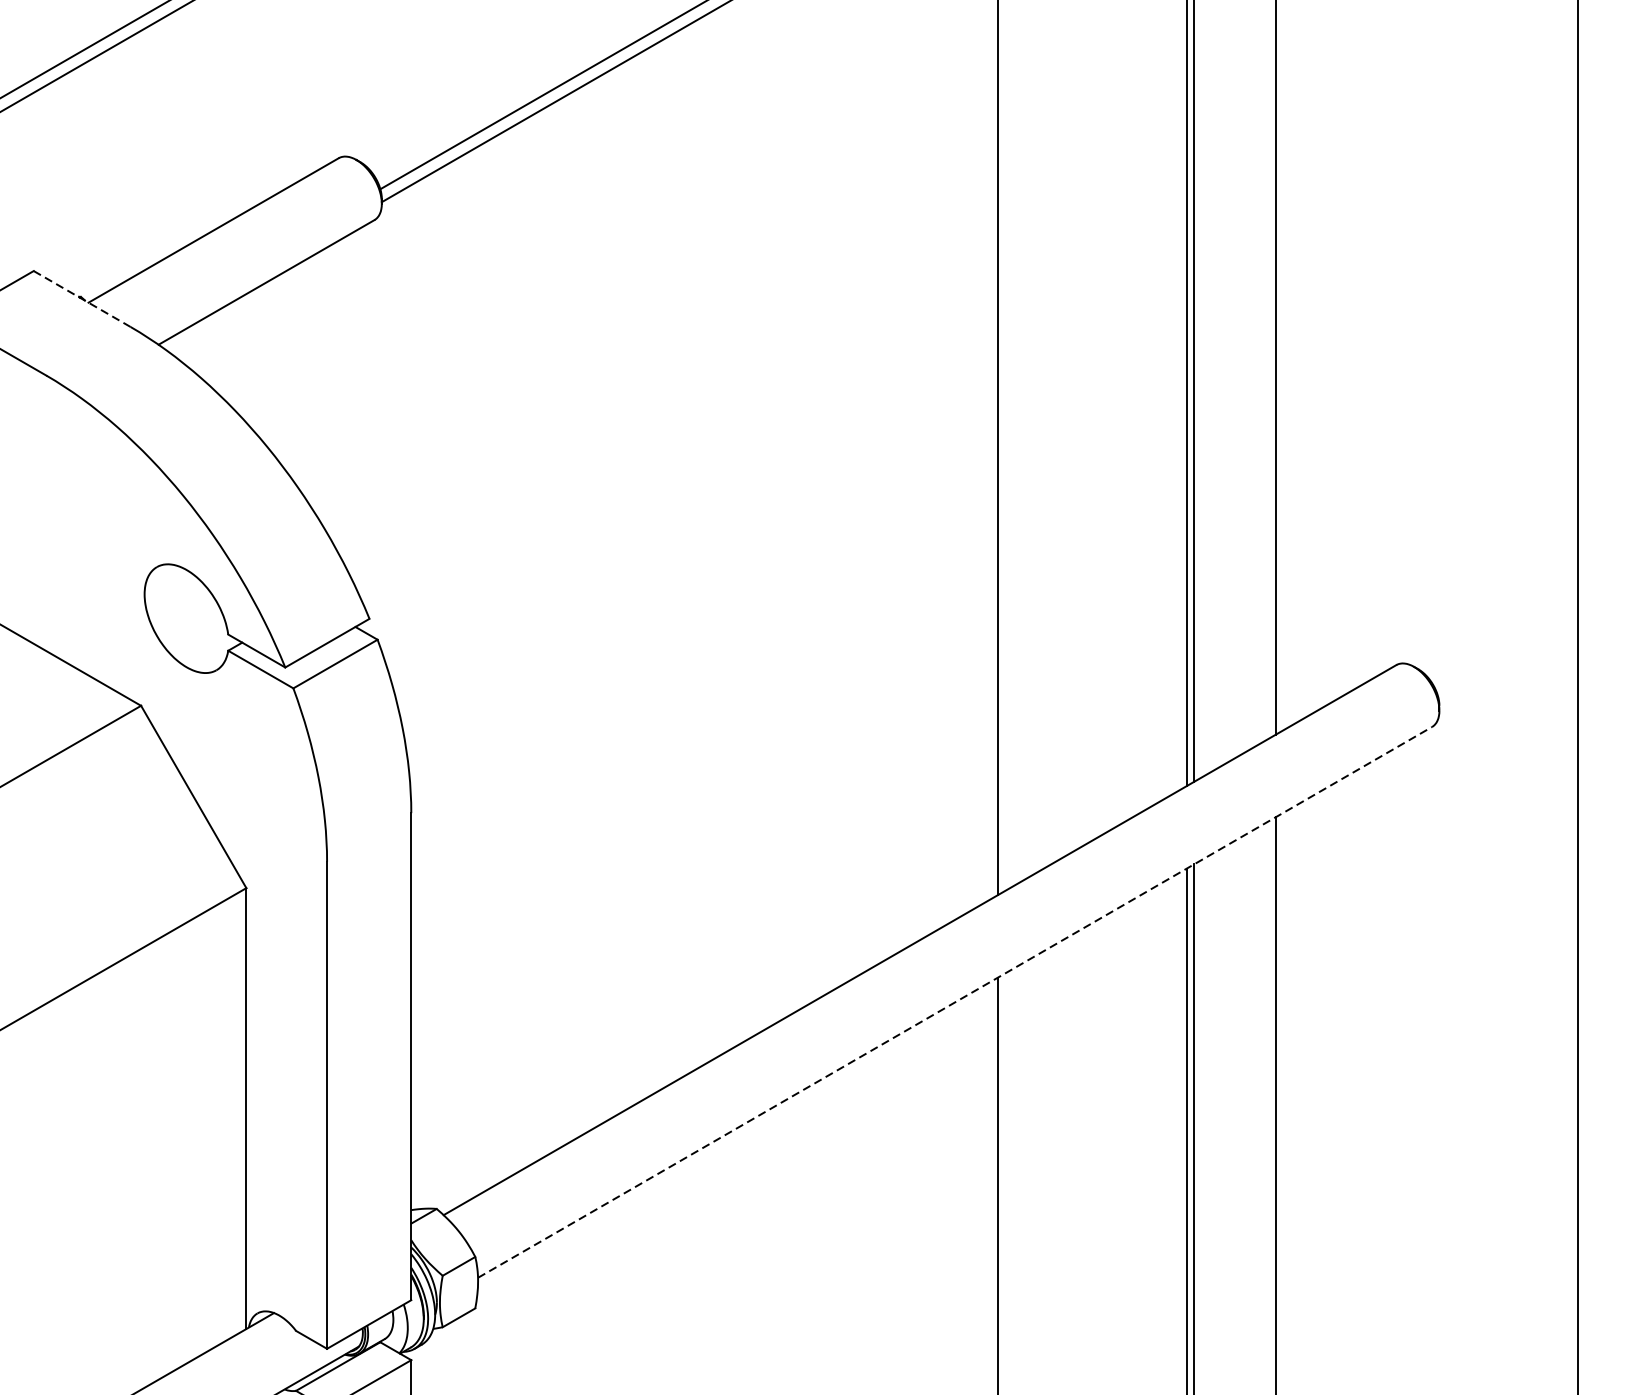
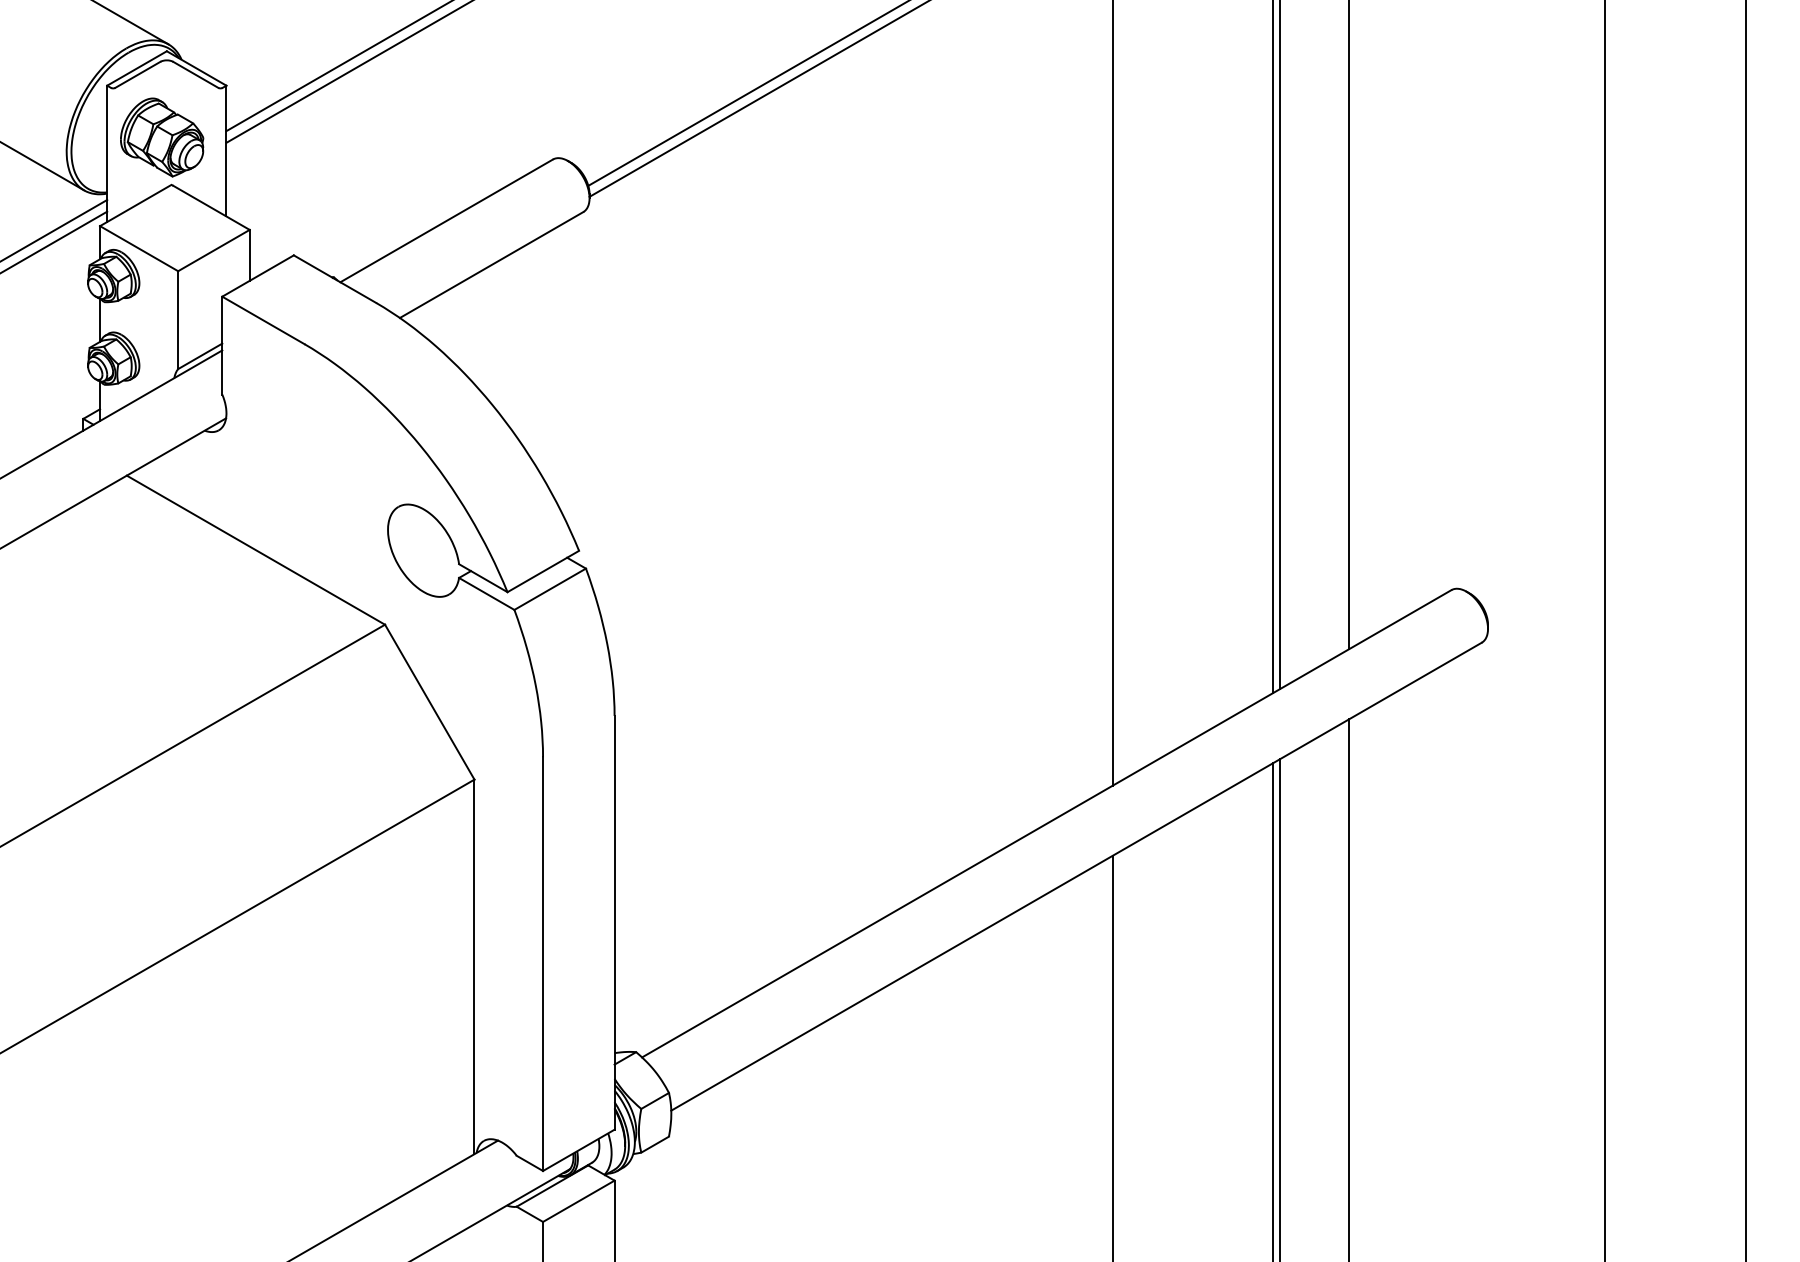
line: (81, 299) -> (334, 279), dashed -> solid
line: (955, 1002) -> (1076, 876), dashed -> solid

